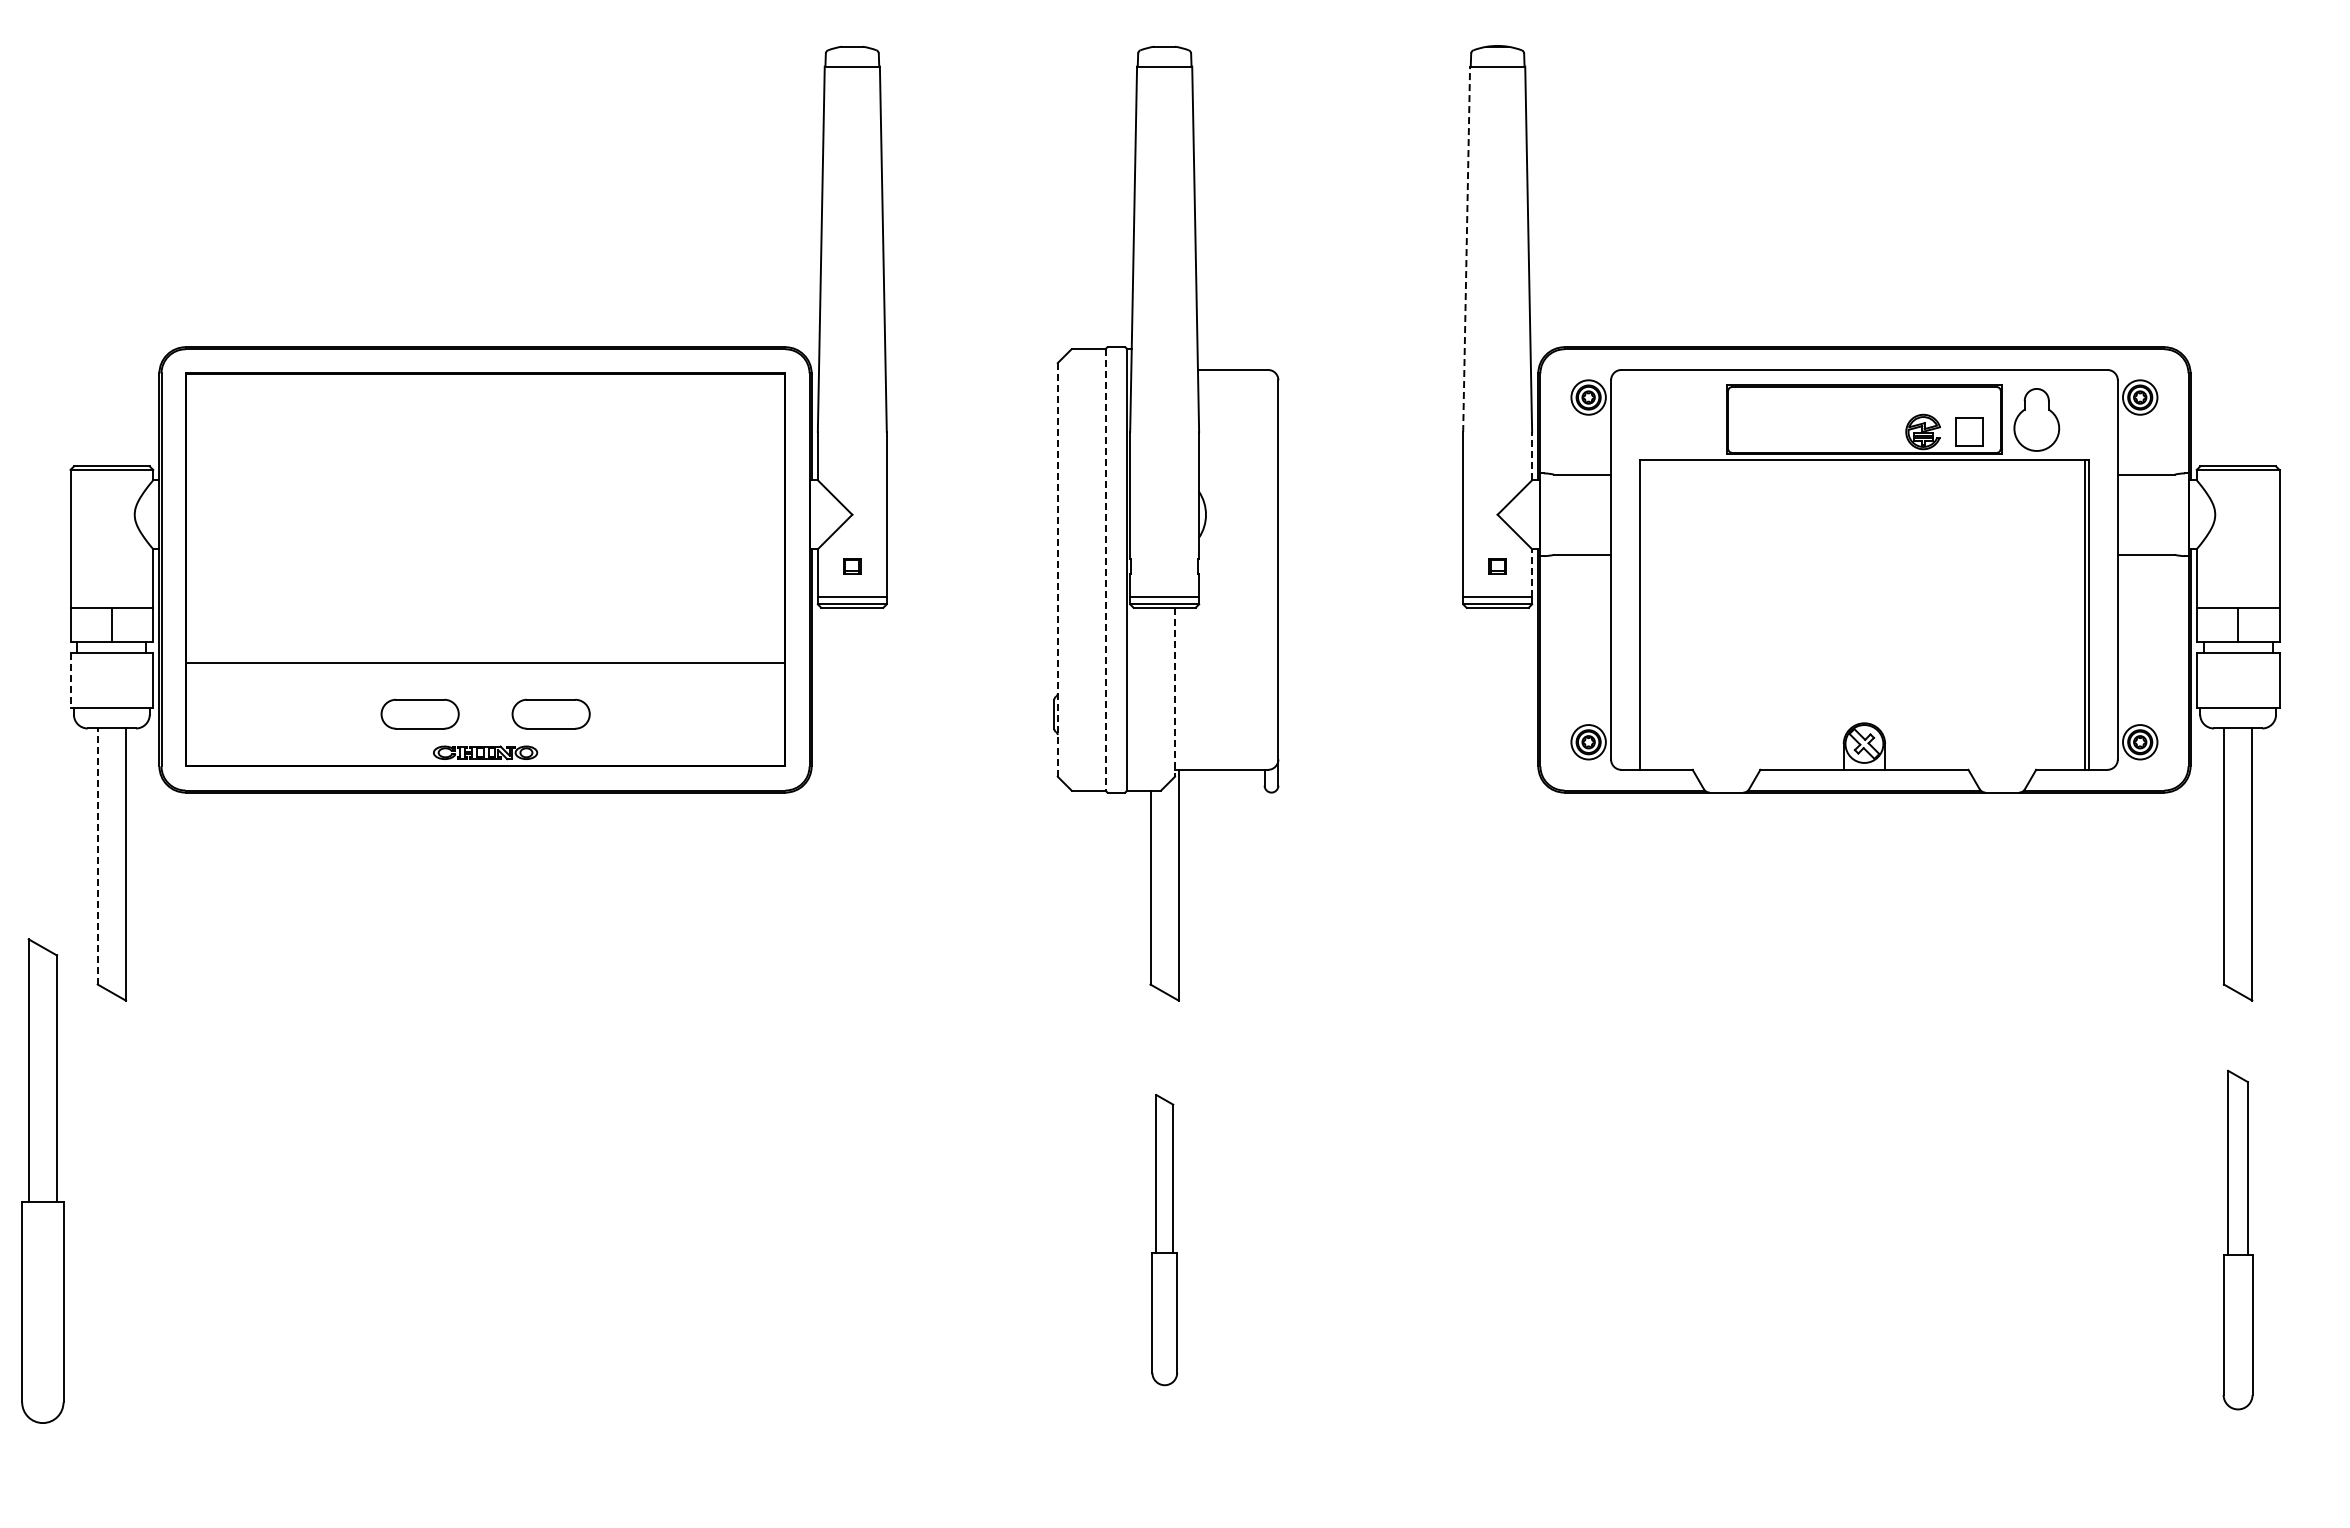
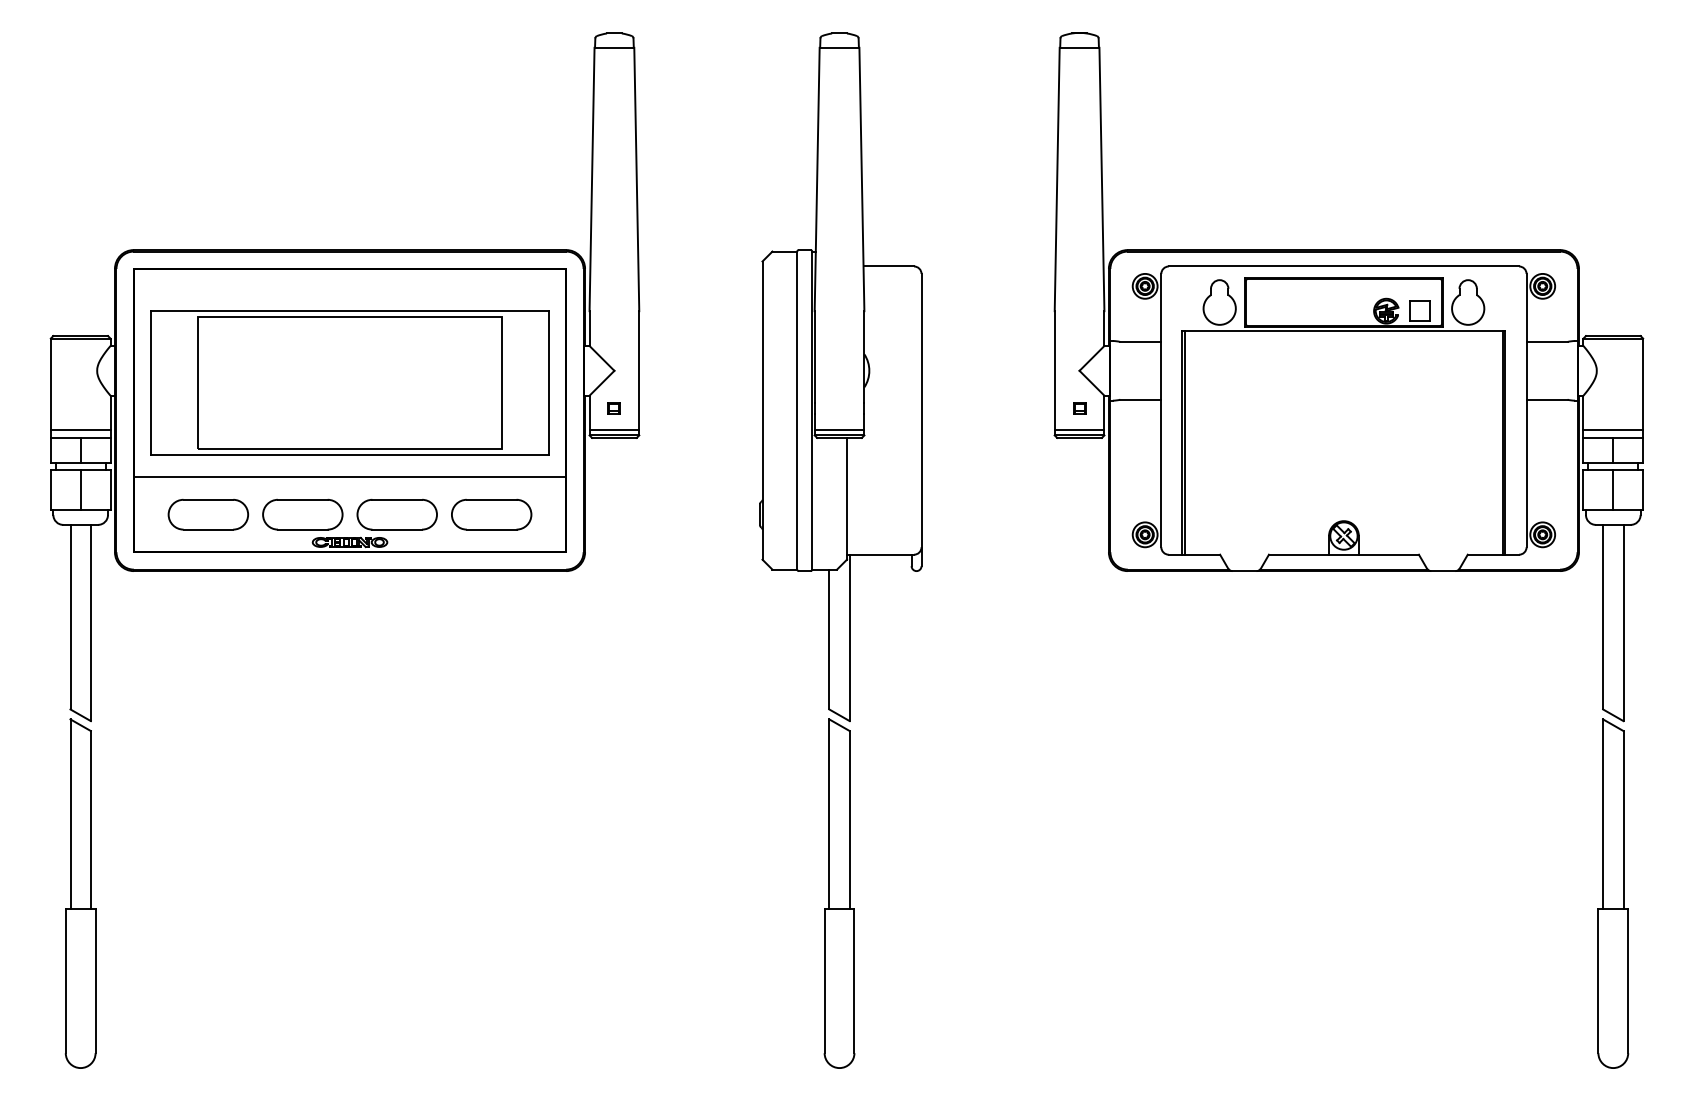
line: (1466, 249) -> (1057, 179), dashed -> solid
part: (1691, 419) -> (1219, 302), added
line: (1532, 455) -> (1104, 328), dashed -> solid
part: (485, 531) -> (350, 382), added
line: (1057, 569) -> (762, 410), dashed -> solid
line: (1106, 569) -> (797, 410), dashed -> solid
line: (1532, 572) -> (1104, 412), dashed -> solid
line: (111, 597) -> (80, 430), added
line: (2237, 597) -> (1612, 430), added
line: (1643, 614) -> (1184, 442), added
line: (111, 679) -> (80, 489), added
line: (2238, 679) -> (1613, 489), added
line: (70, 680) -> (50, 490), dashed -> solid
line: (1174, 692) -> (846, 498), dashed -> solid
part: (289, 713) -> (208, 514), added
part: (420, 713) -> (303, 514), size x1.43
part: (551, 713) -> (397, 514), size x1.43
part: (682, 713) -> (492, 514), added
line: (97, 856) -> (70, 617), dashed -> solid
part: (42, 1180) -> (80, 893), moved
part: (1164, 1239) -> (839, 893), size x1.67
part: (2237, 1239) -> (1612, 893), size x1.43

